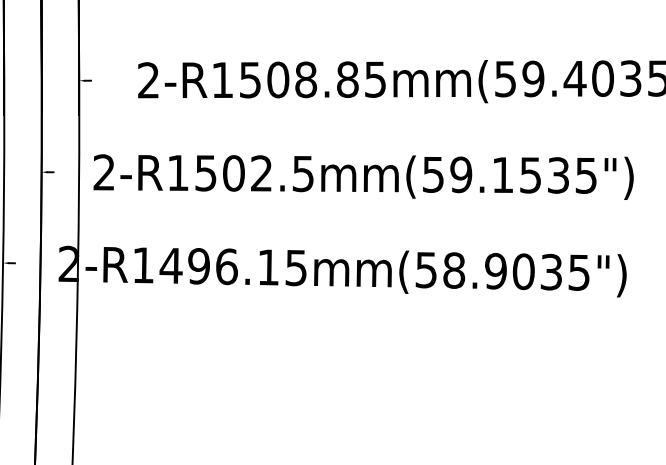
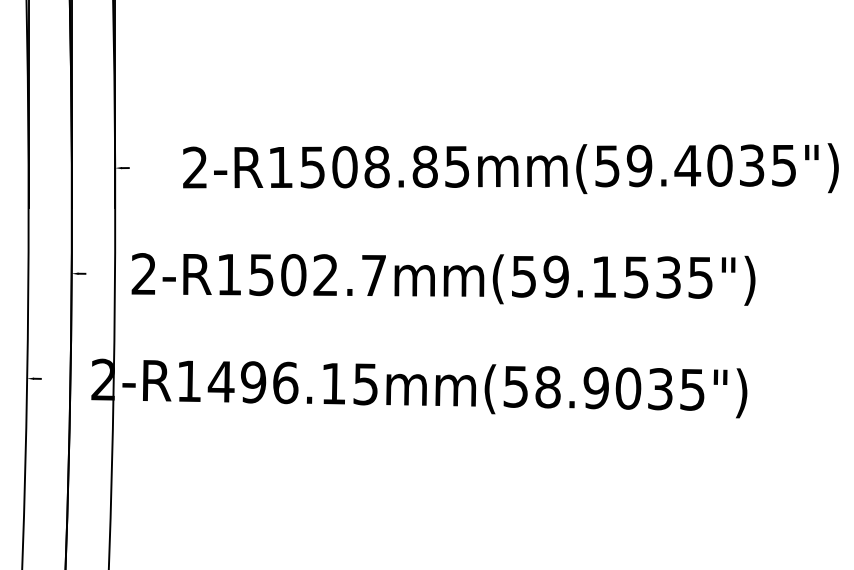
text: (302, 173) -> (373, 275), 2-R1502.5mm(59.1535") -> 2-R1502.7mm(59.1535")

